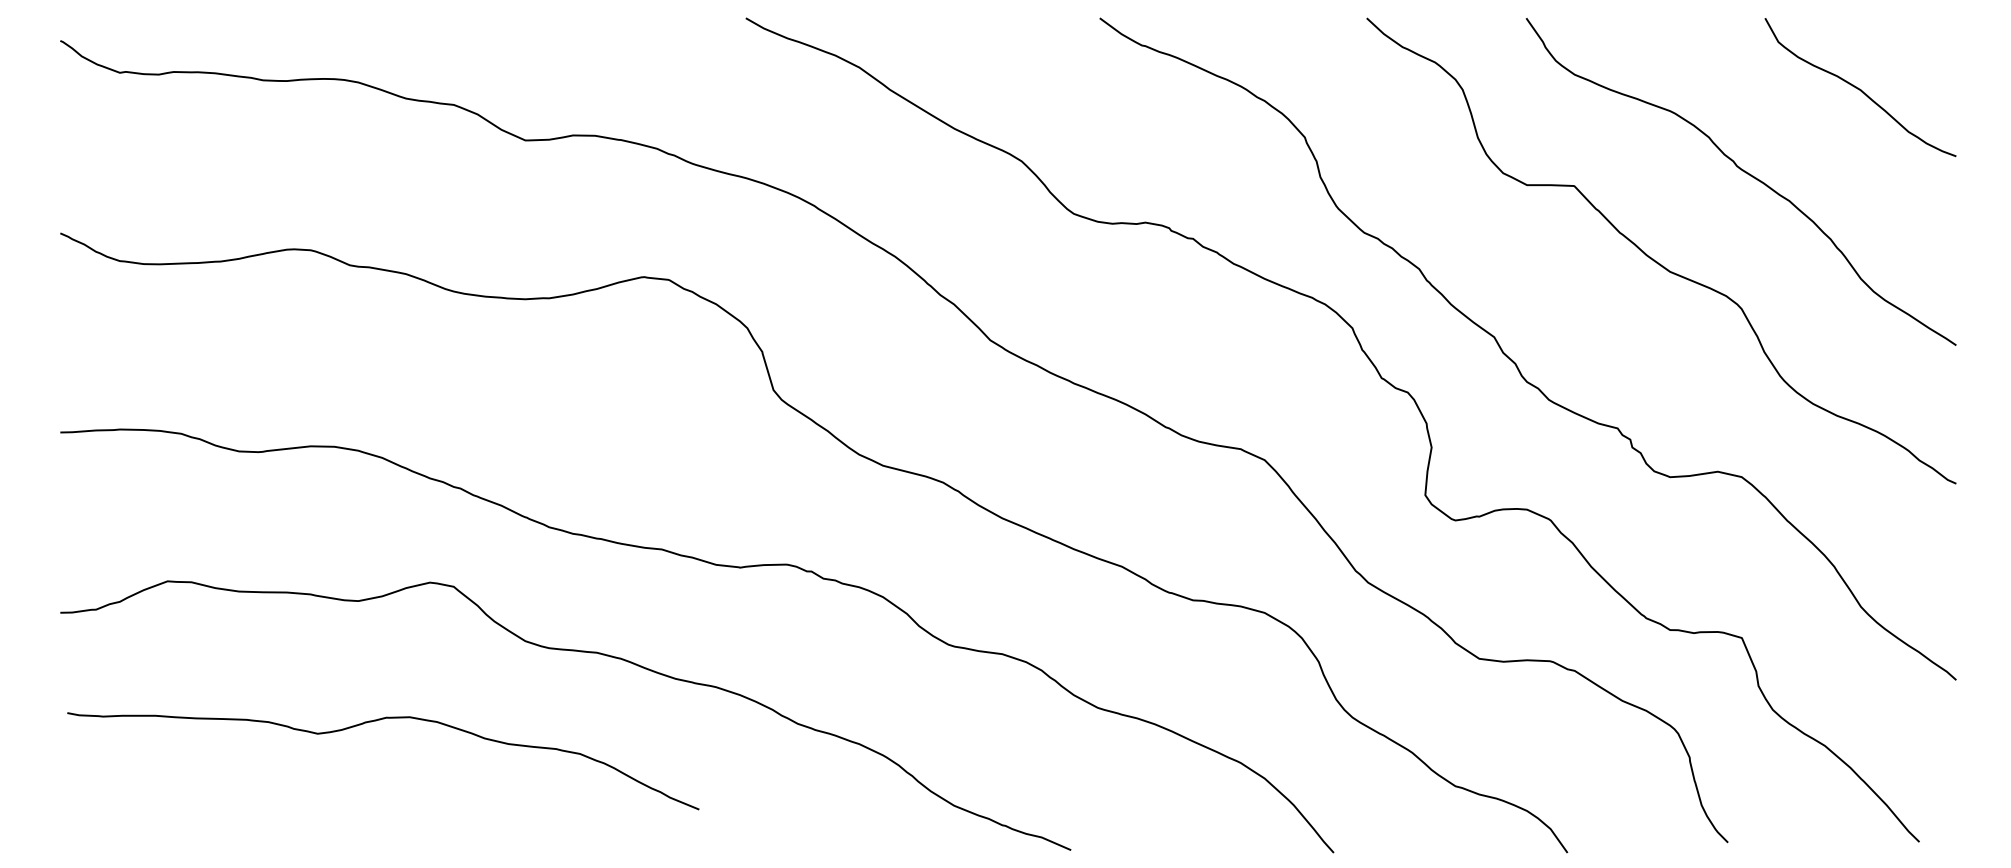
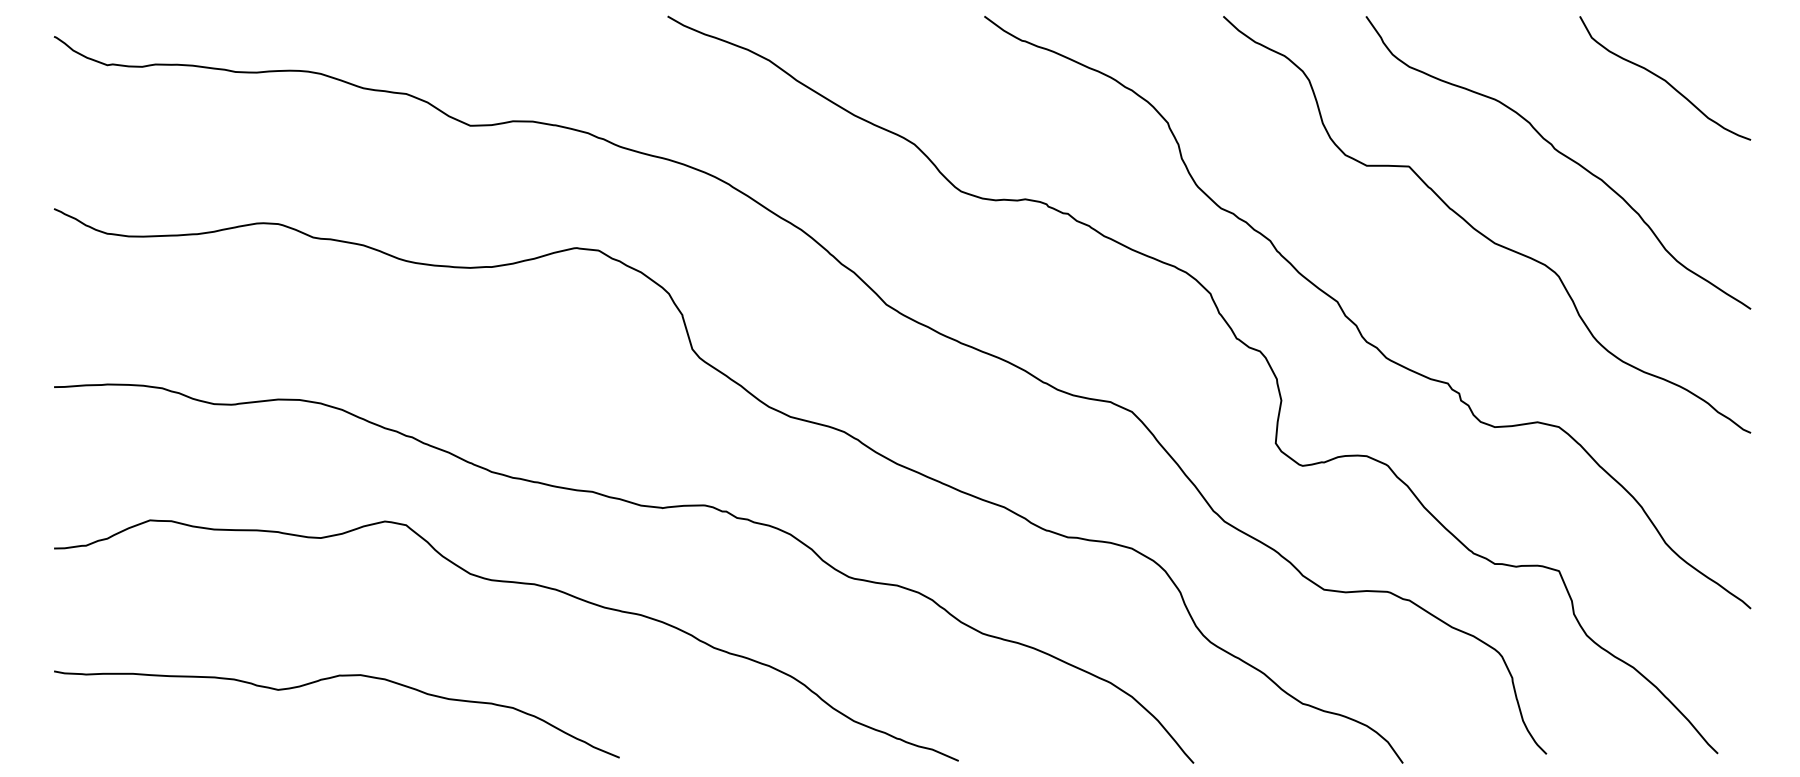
curve: (376, 721) -> (330, 678), moved

